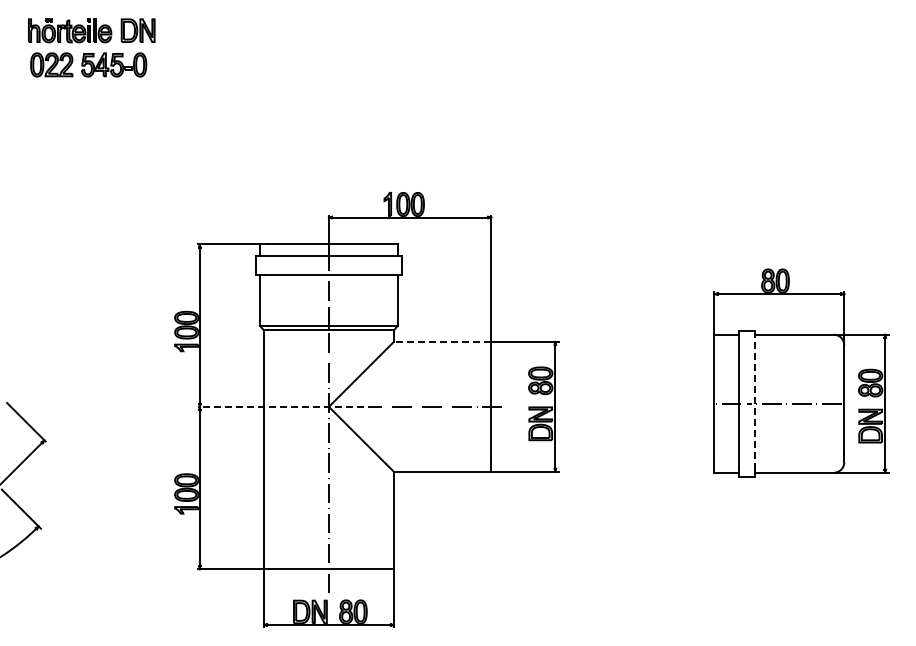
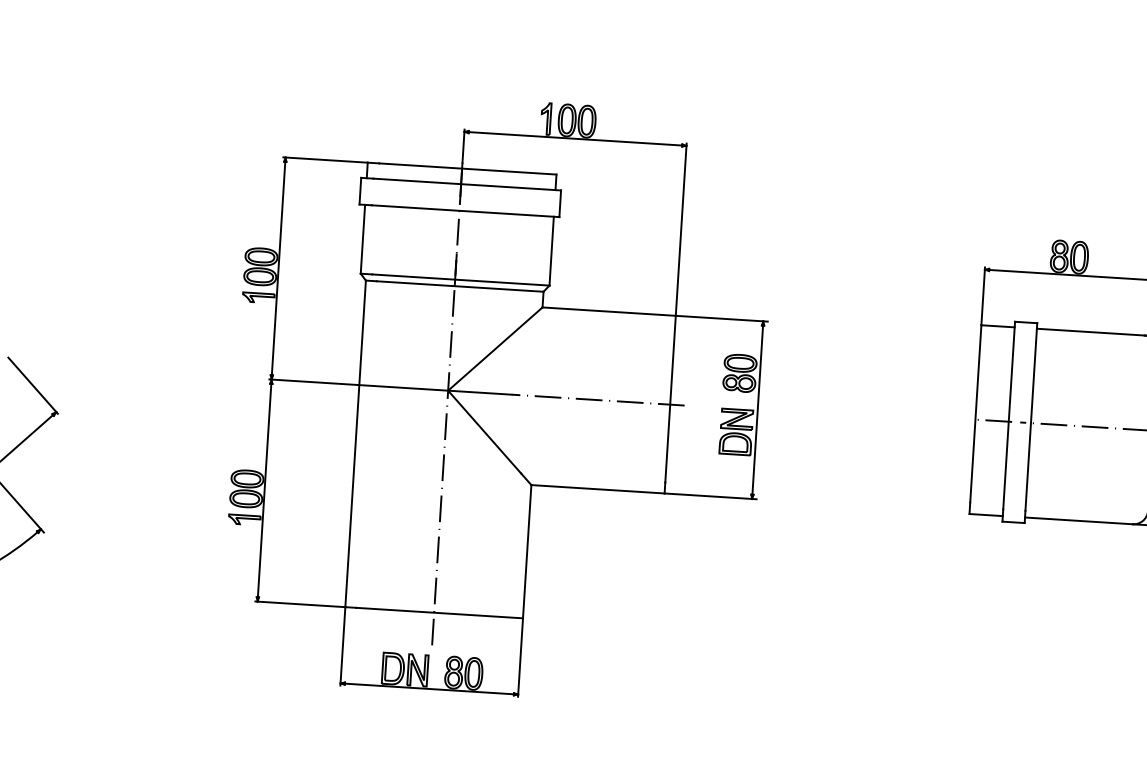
line: (442, 341) -> (609, 311), dashed -> solid
line: (754, 399) -> (1030, 417), dashed -> solid
line: (286, 406) -> (390, 386), dashed -> solid

